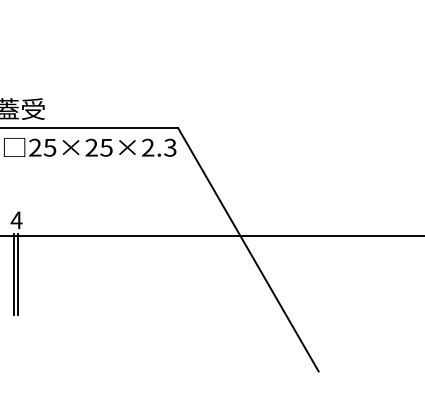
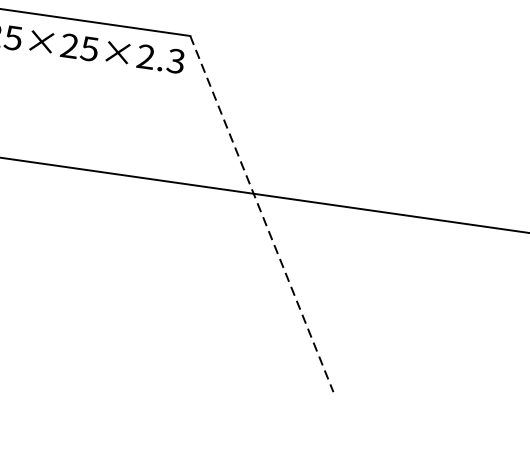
line: (248, 249) -> (262, 213), solid -> dashed

